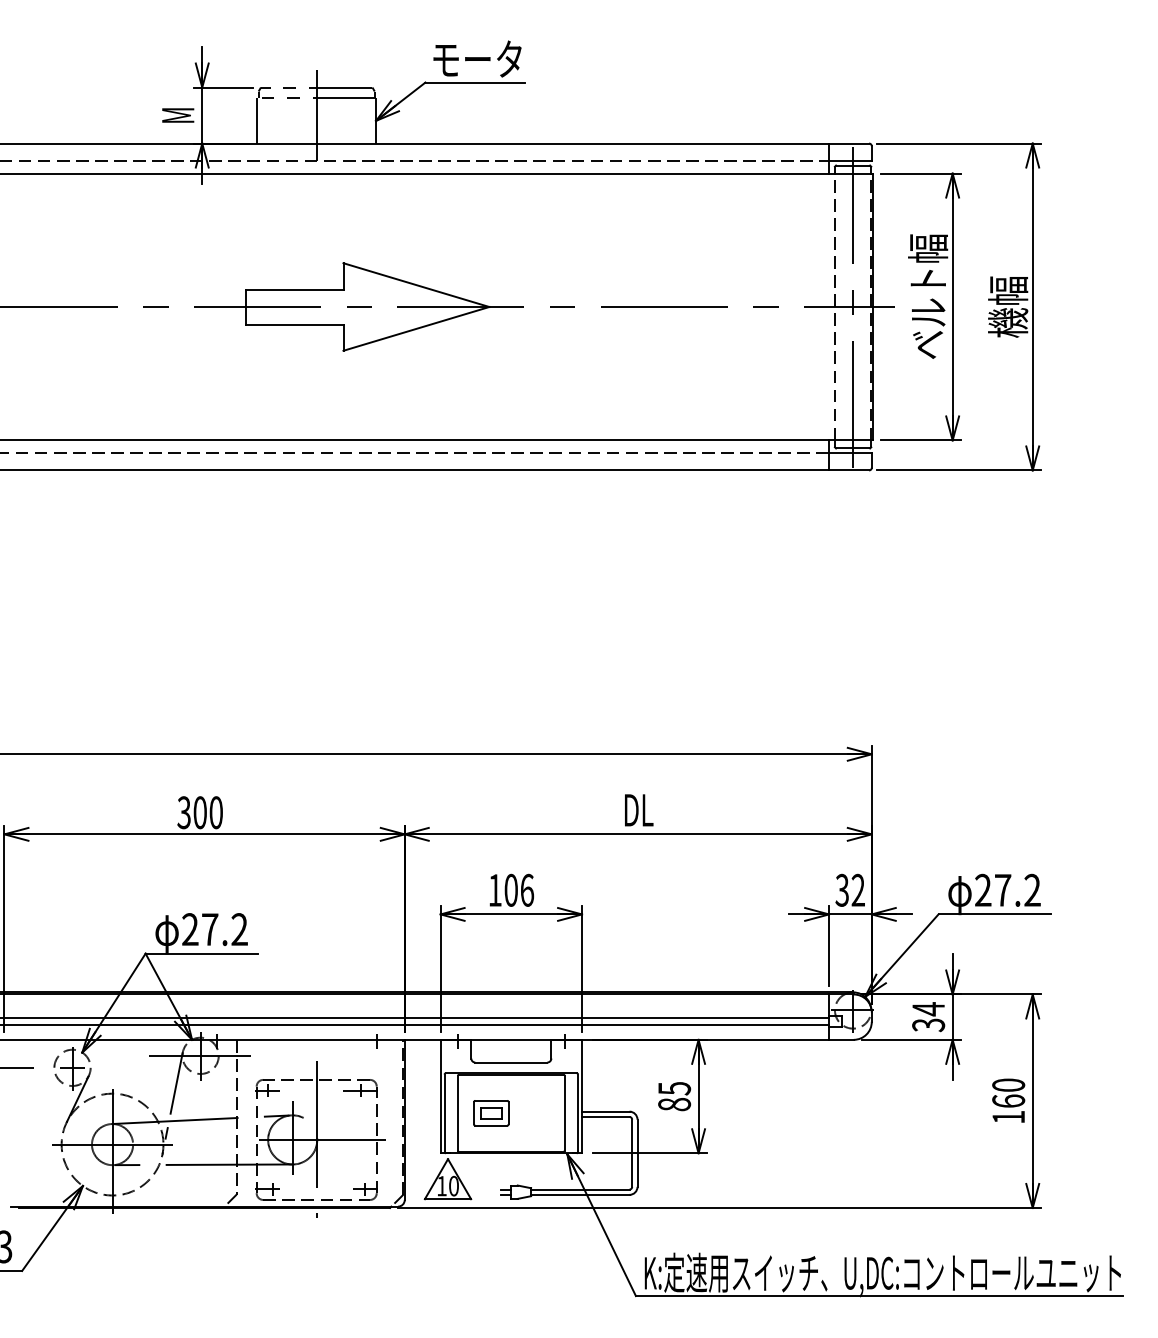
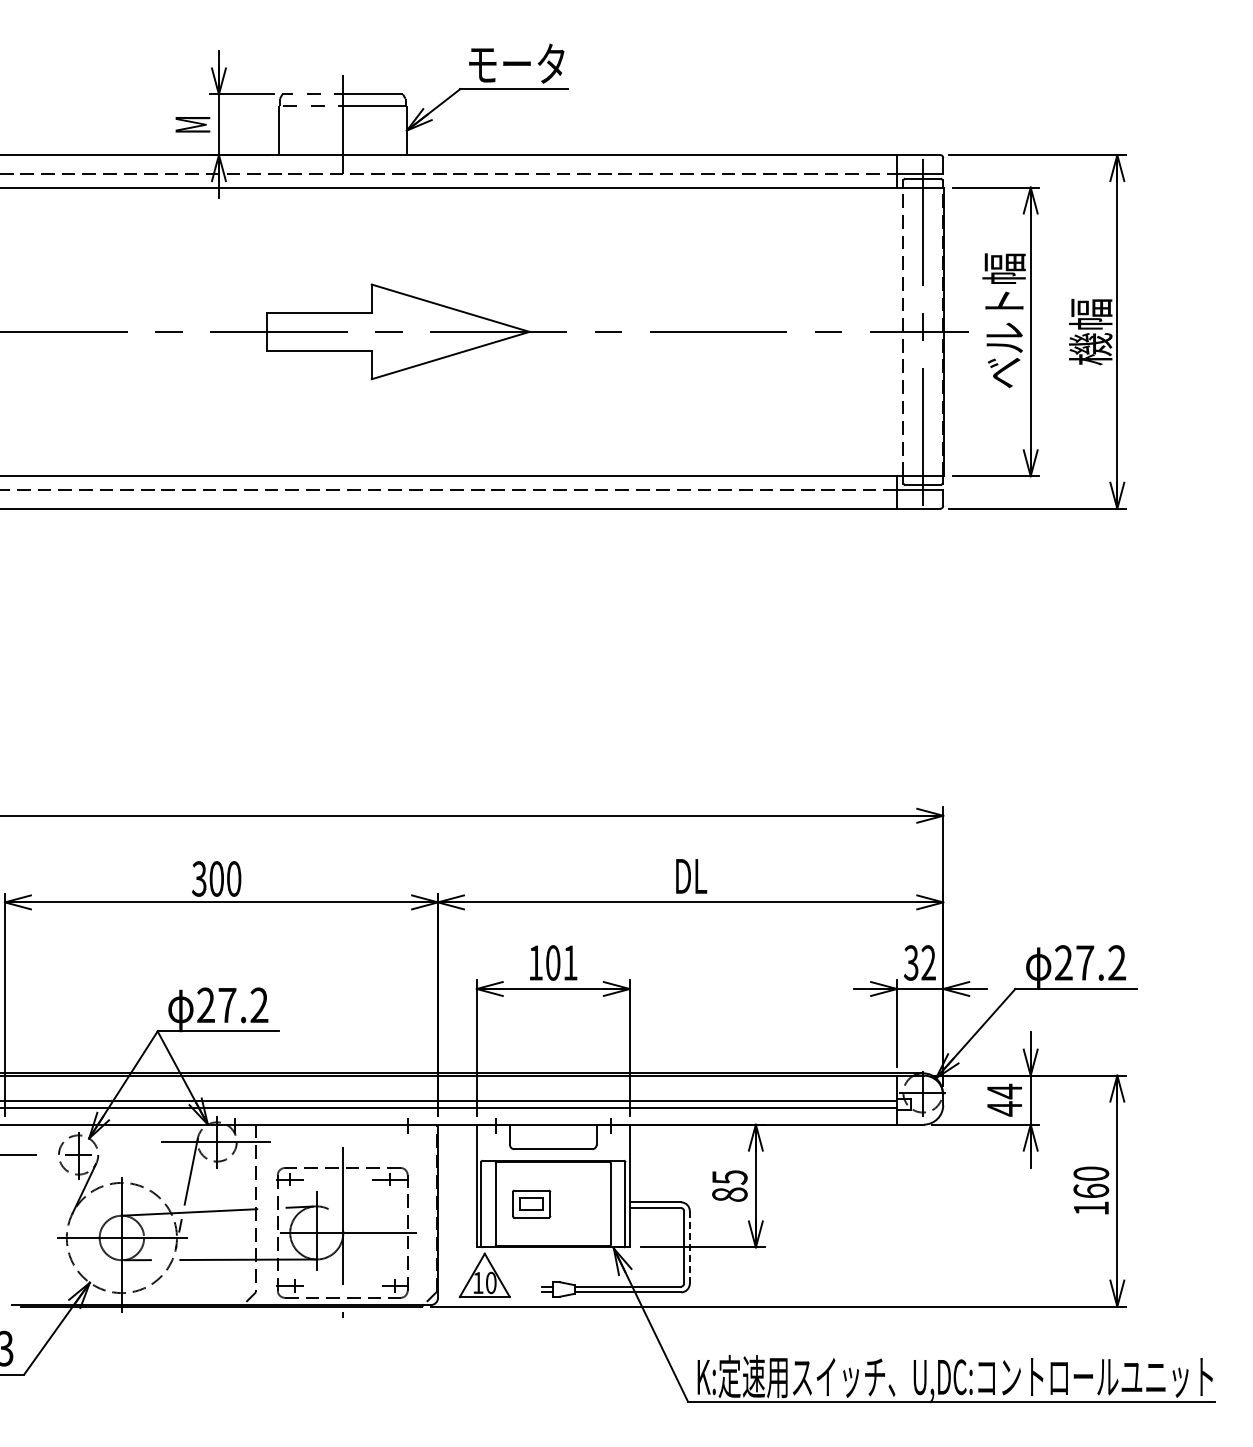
text: (527, 889) -> (570, 962), 106 -> 101
text: (928, 1024) -> (1004, 1108), 34 -> 44
line: (637, 1153) -> (689, 1247), solid -> dashed

